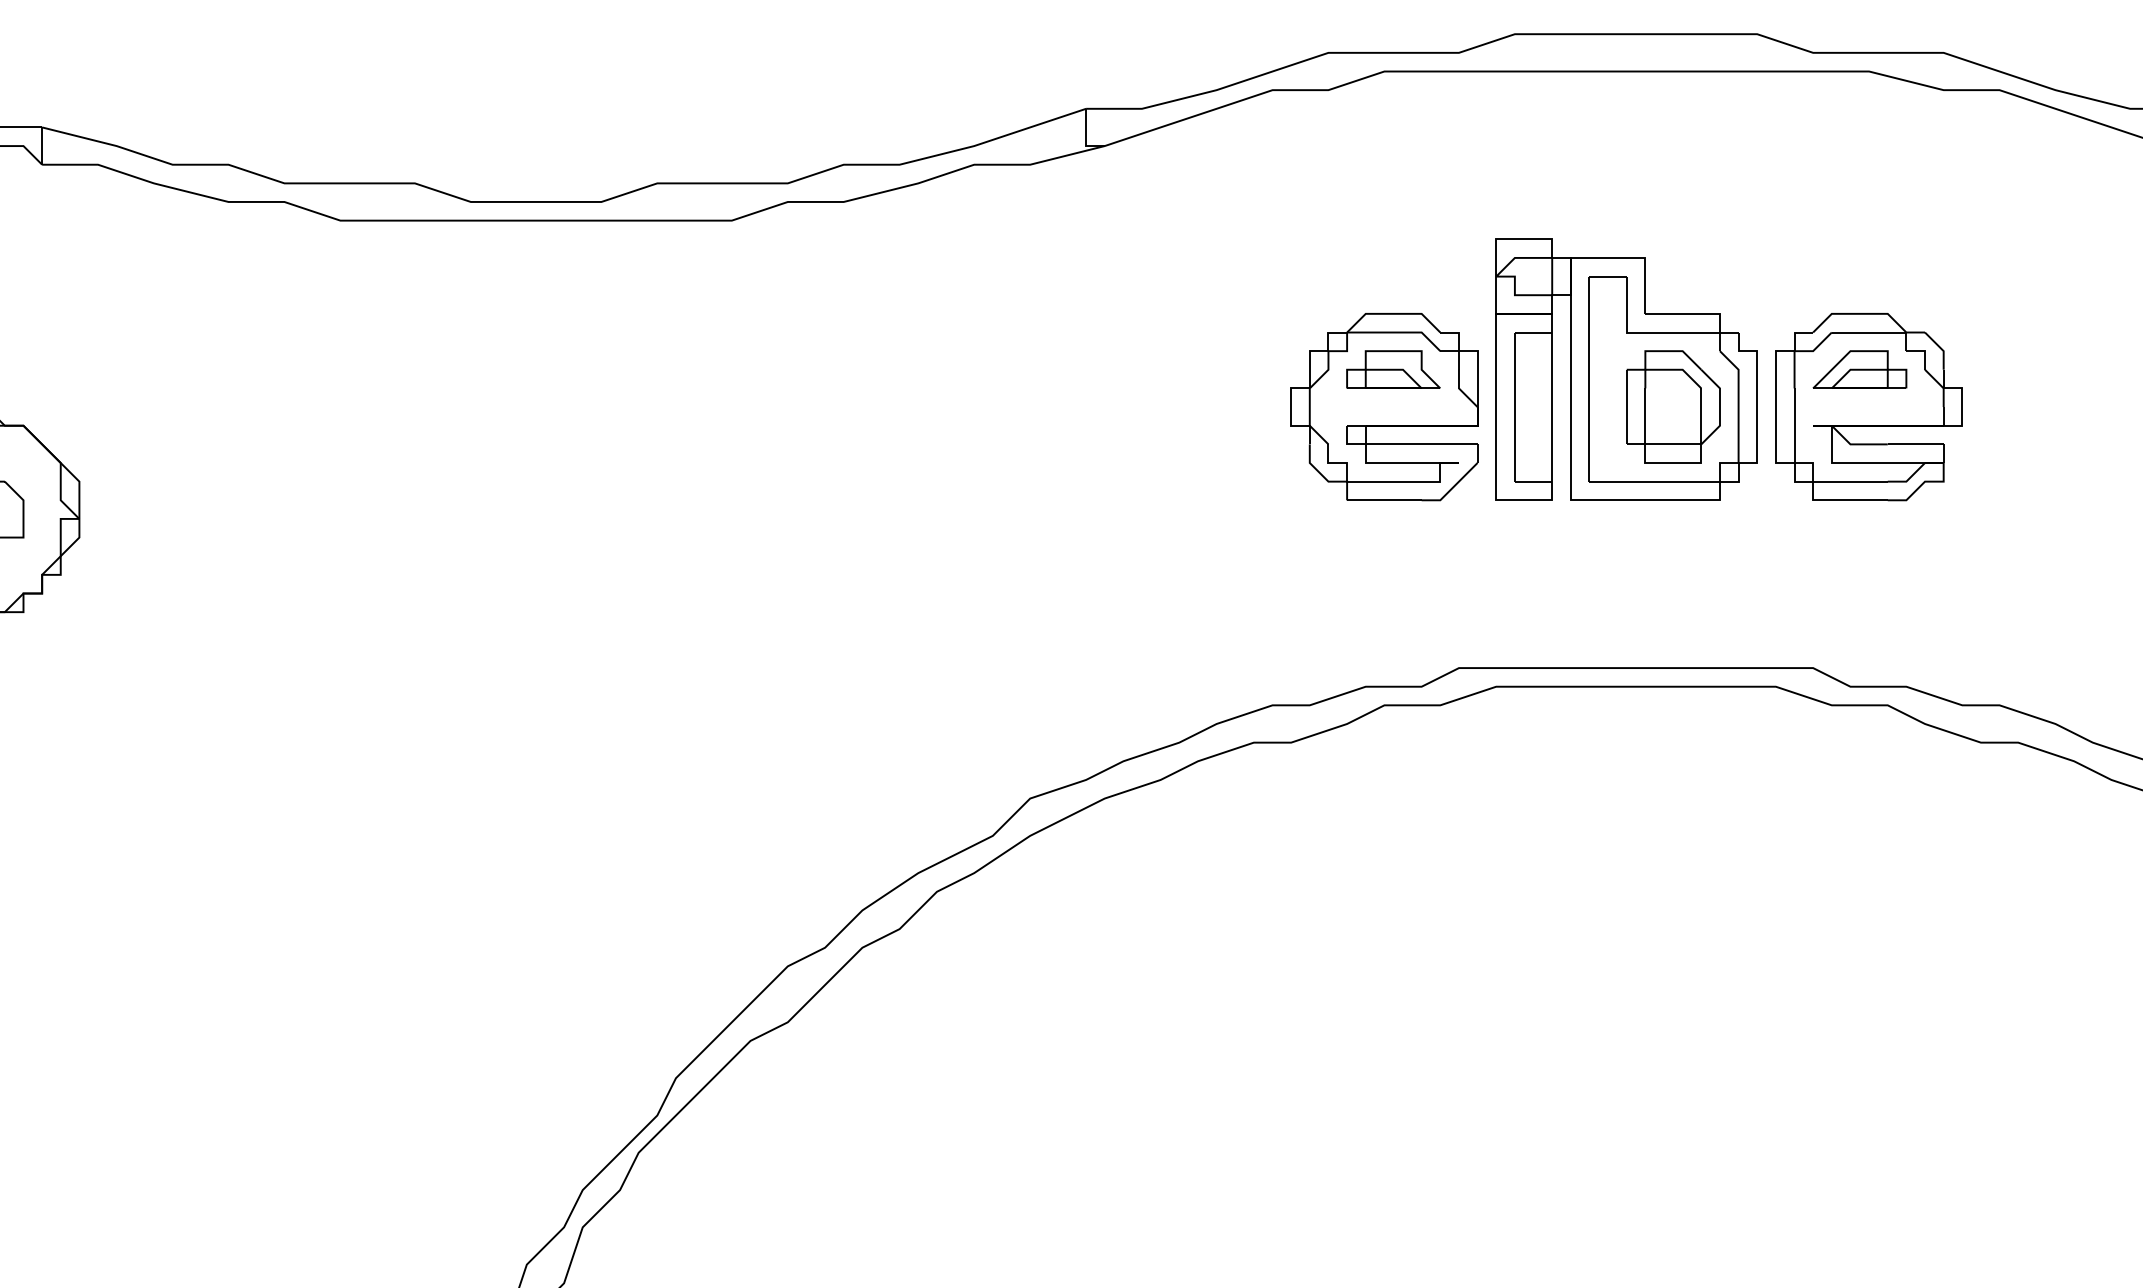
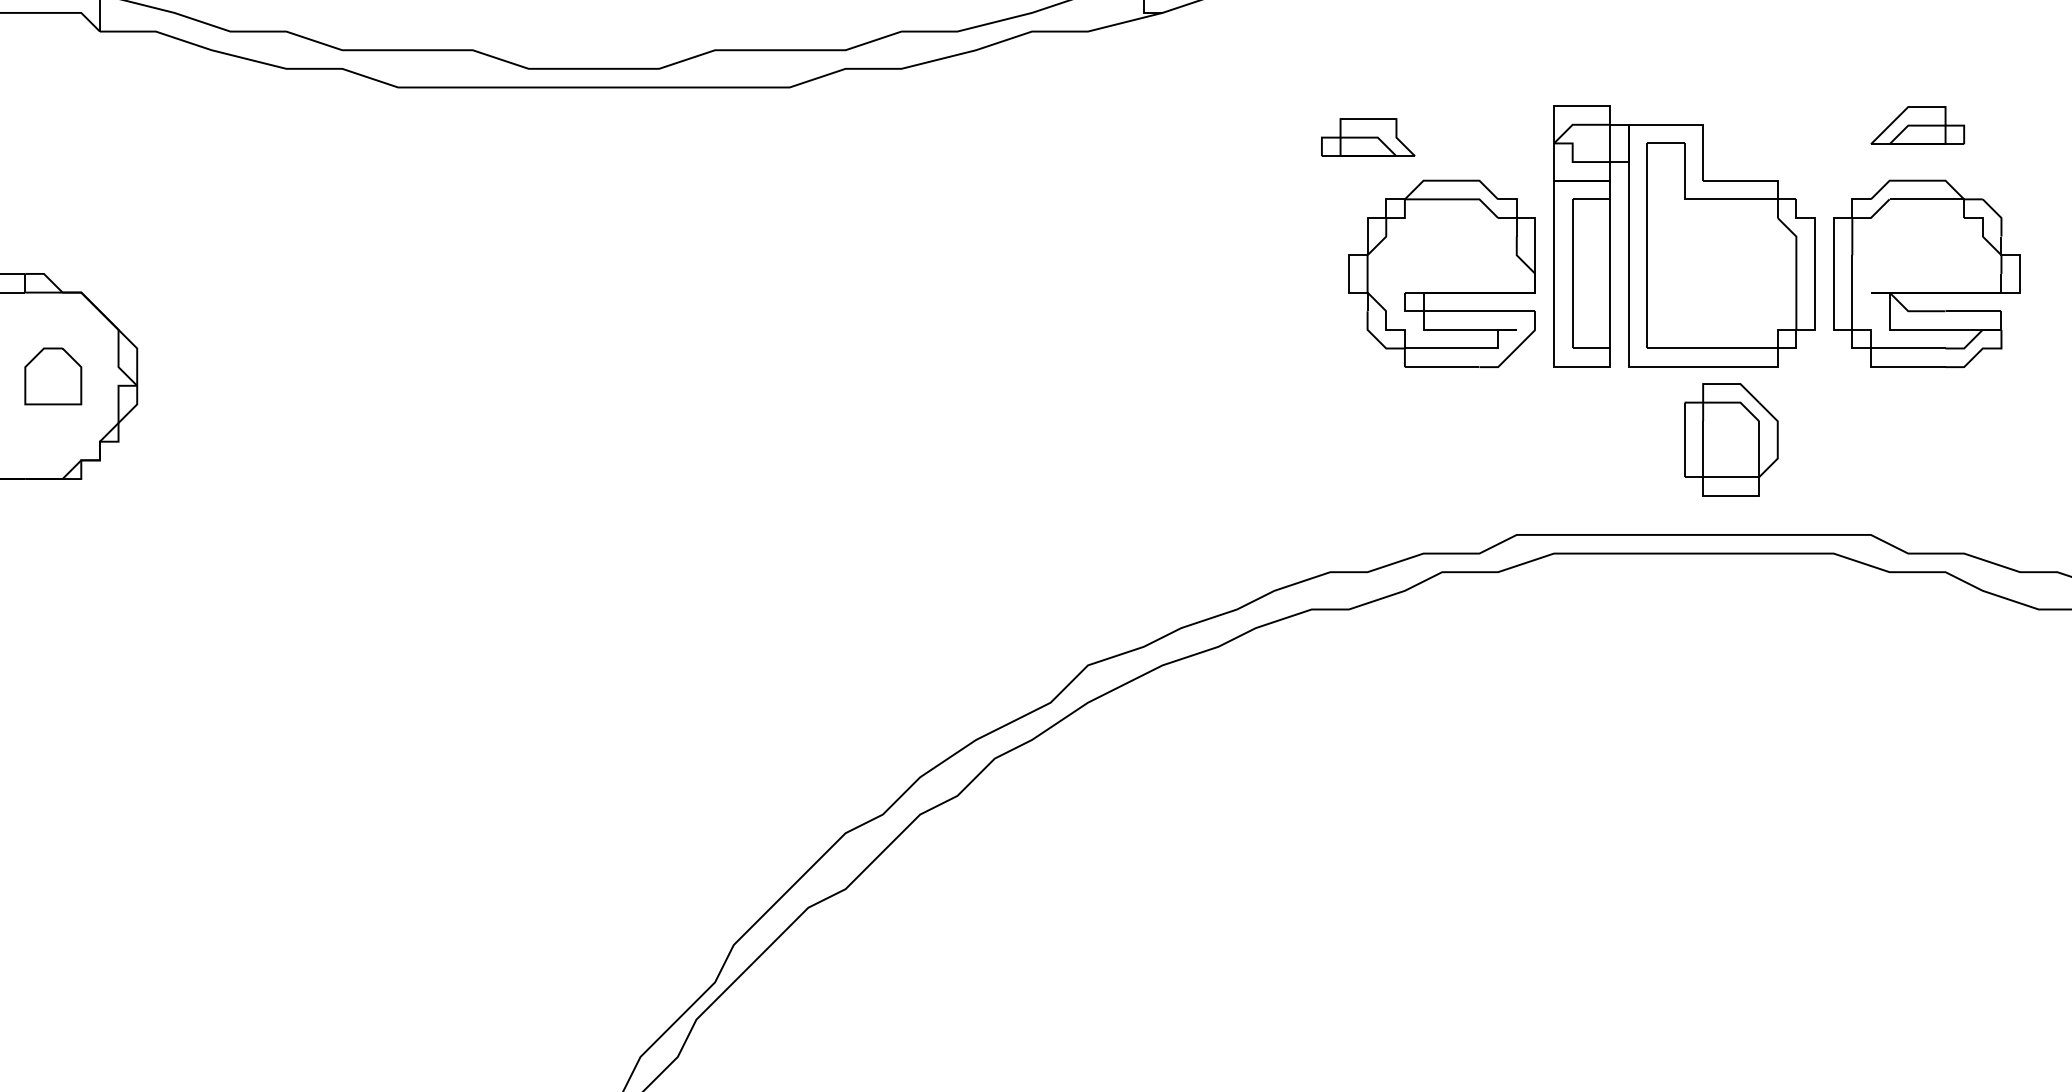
part: (1393, 369) -> (1368, 137), moved
part: (1859, 369) -> (1917, 125), moved
part: (1673, 406) -> (1731, 439), moved

